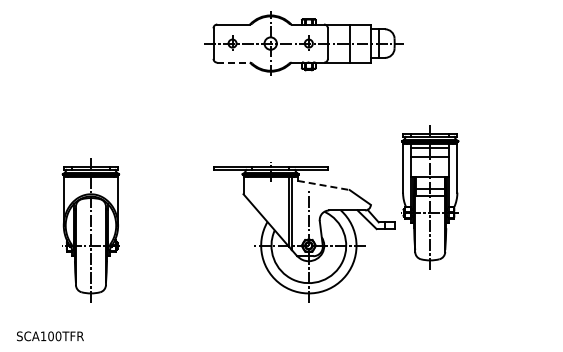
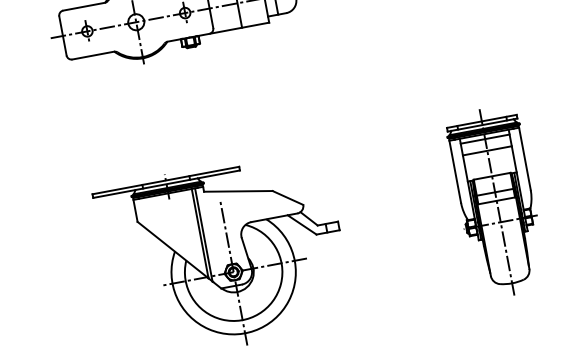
line: (234, 62) -> (94, 55), dashed -> solid
line: (324, 185) -> (239, 191), dashed -> solid
part: (430, 197) -> (497, 202), moved

